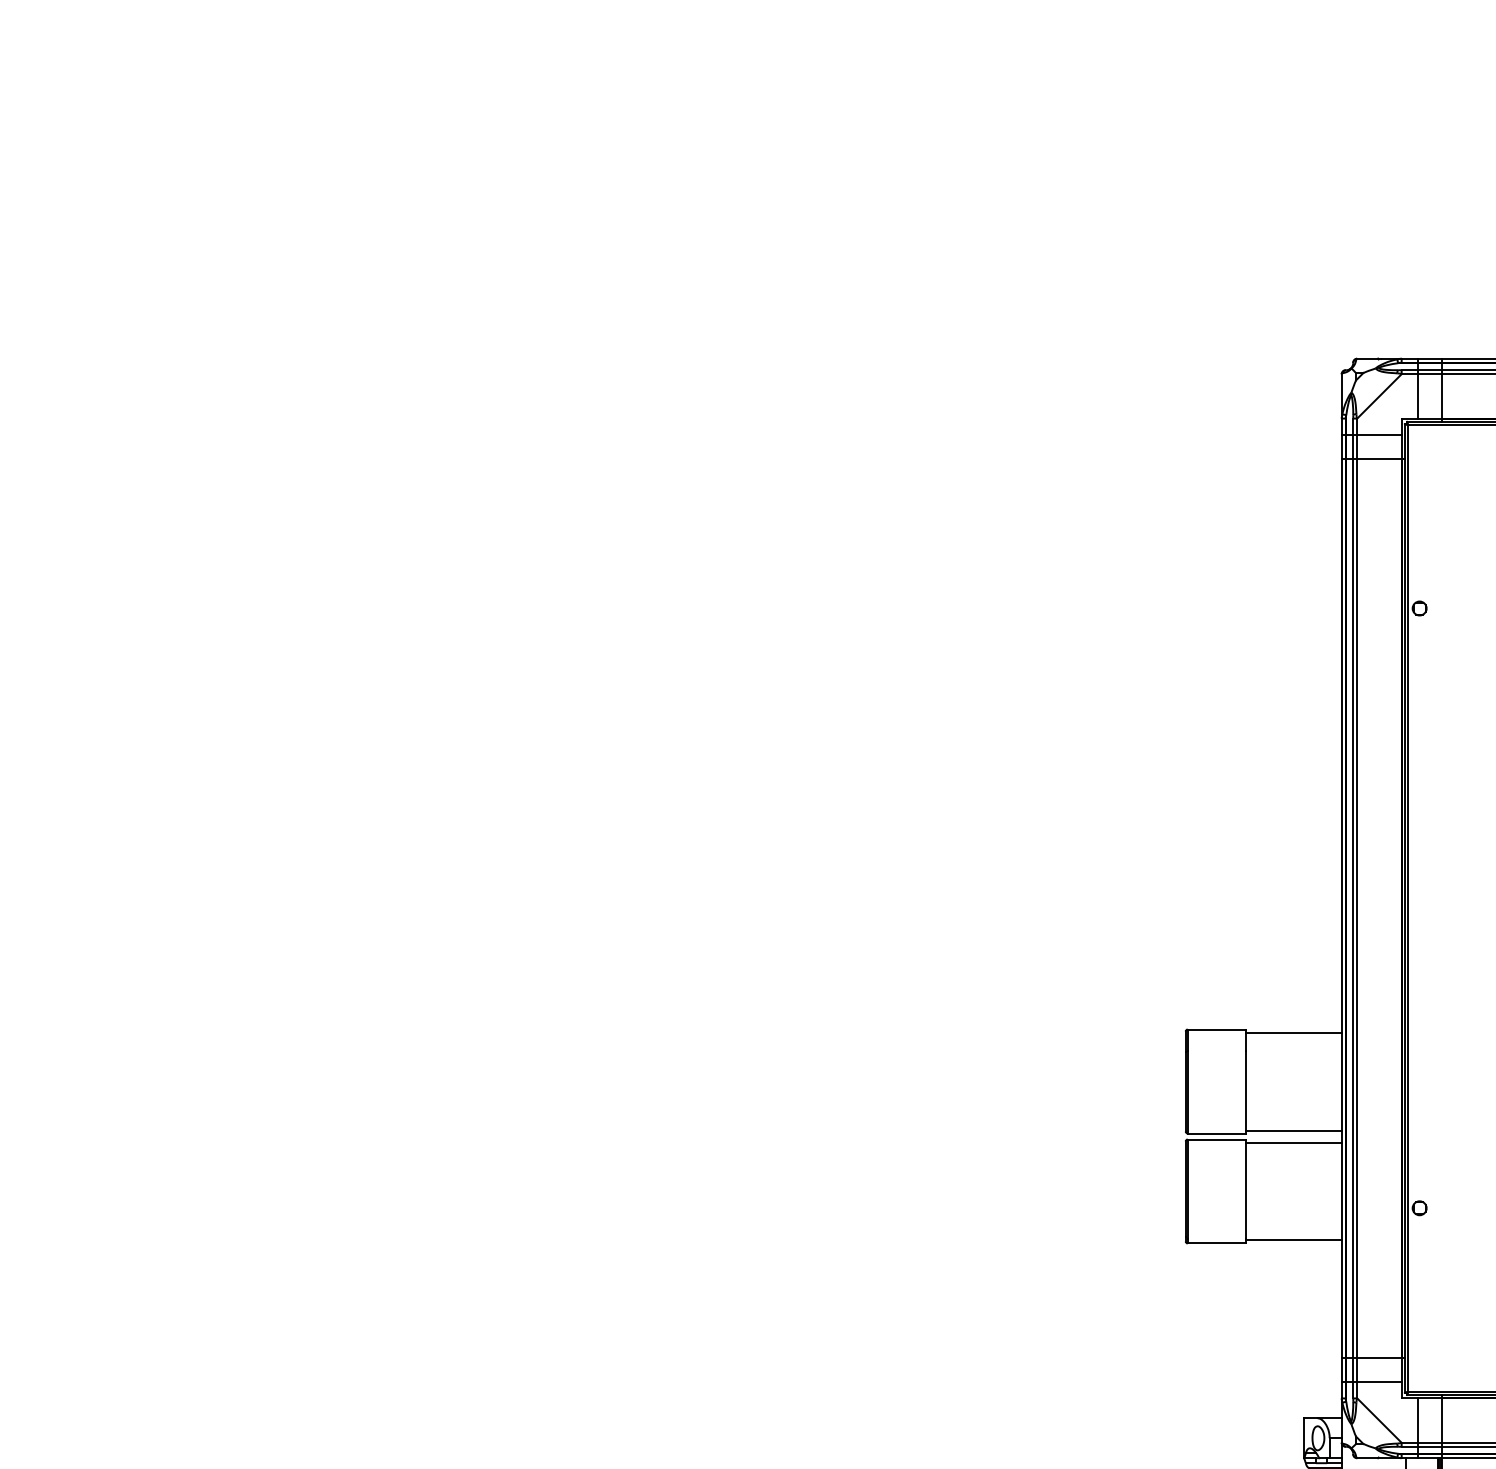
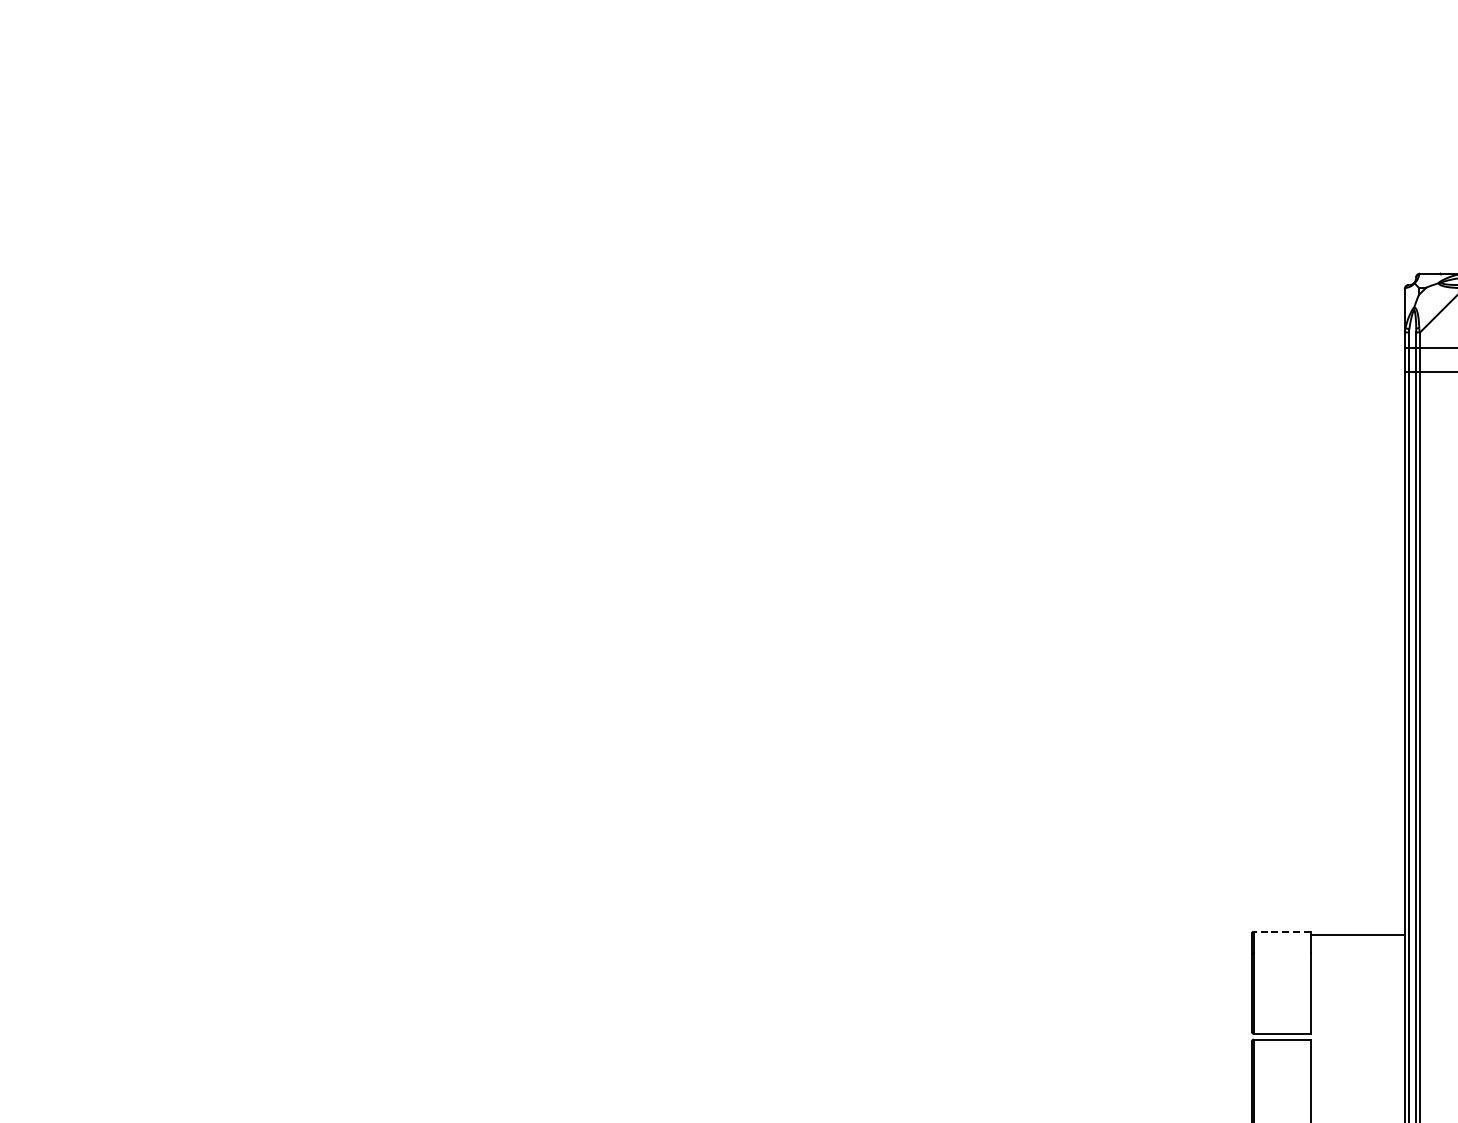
line: (1216, 1029) -> (1282, 931), solid -> dashed
line: (1293, 1130) -> (1357, 1030), removed
line: (1293, 1142) -> (1357, 1042), removed

